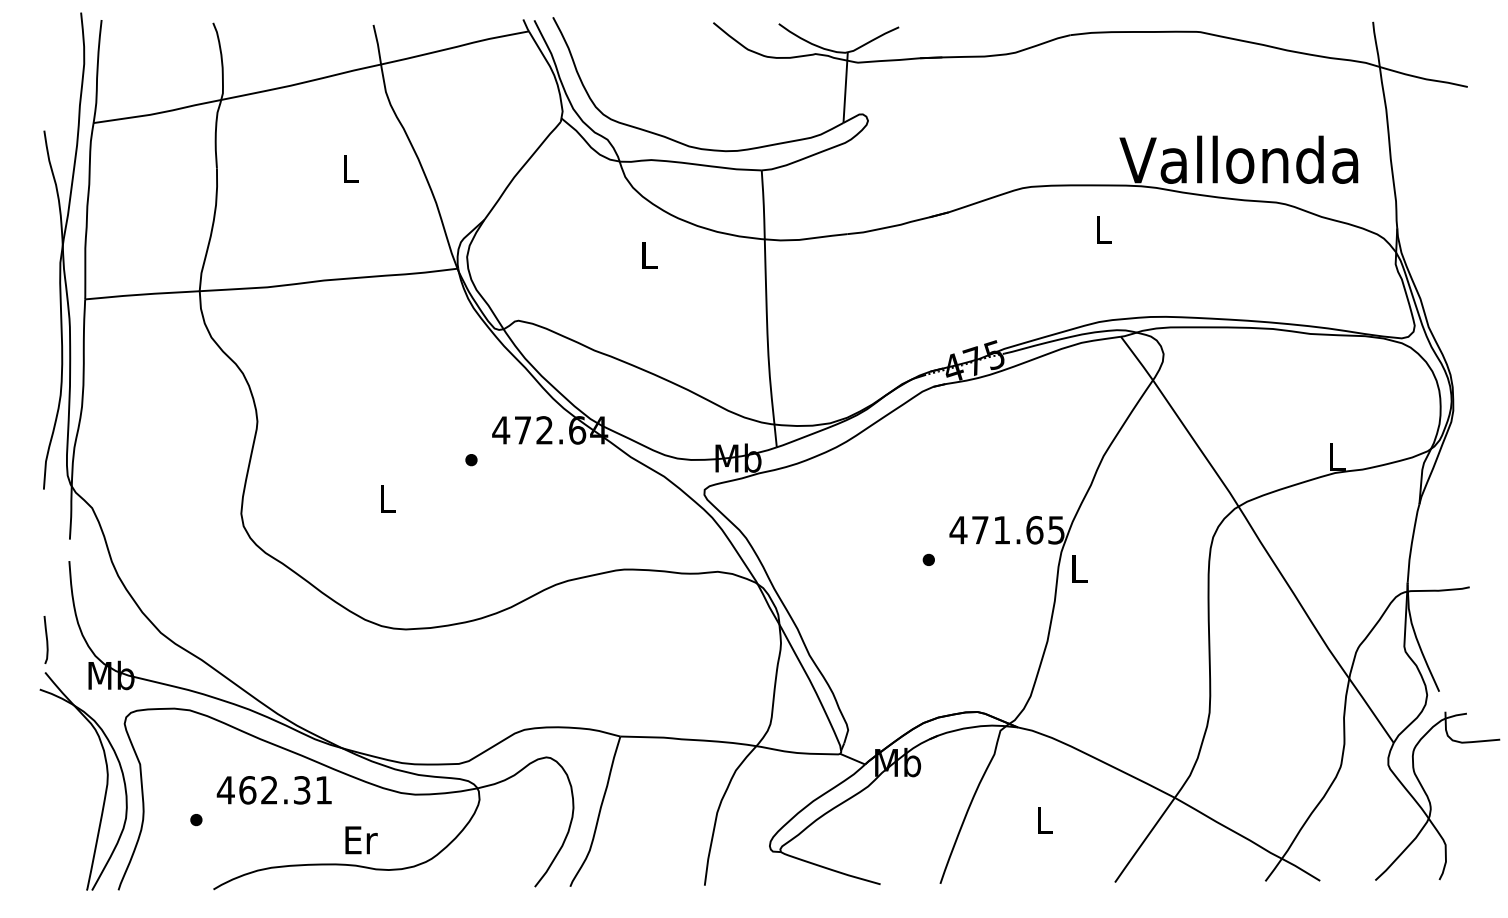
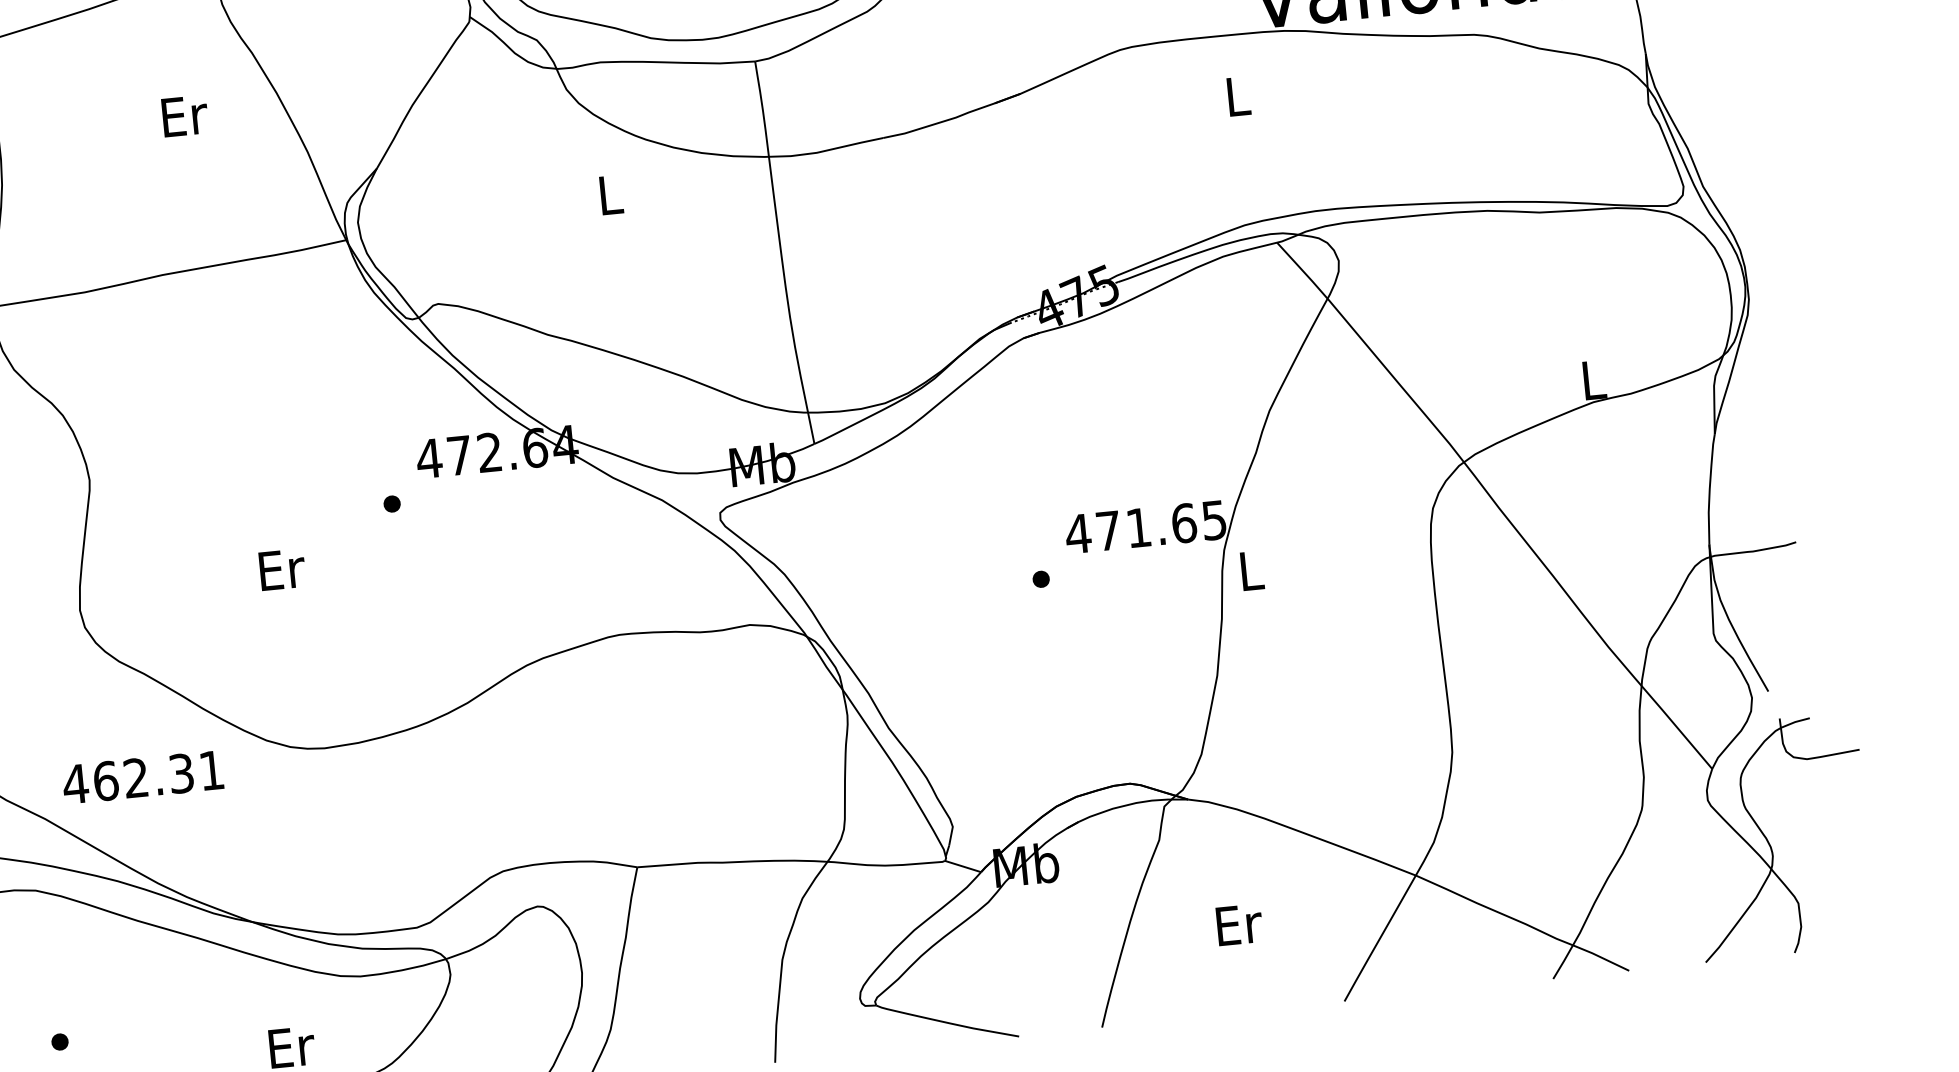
text: (351, 168) -> (185, 115), L -> Er
text: (388, 498) -> (282, 568), L -> Er
text: (273, 790) -> (141, 777), moved
text: (1045, 820) -> (1239, 924), L -> Er

